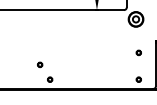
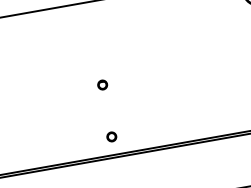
part: (40, 64) -> (103, 84), moved

